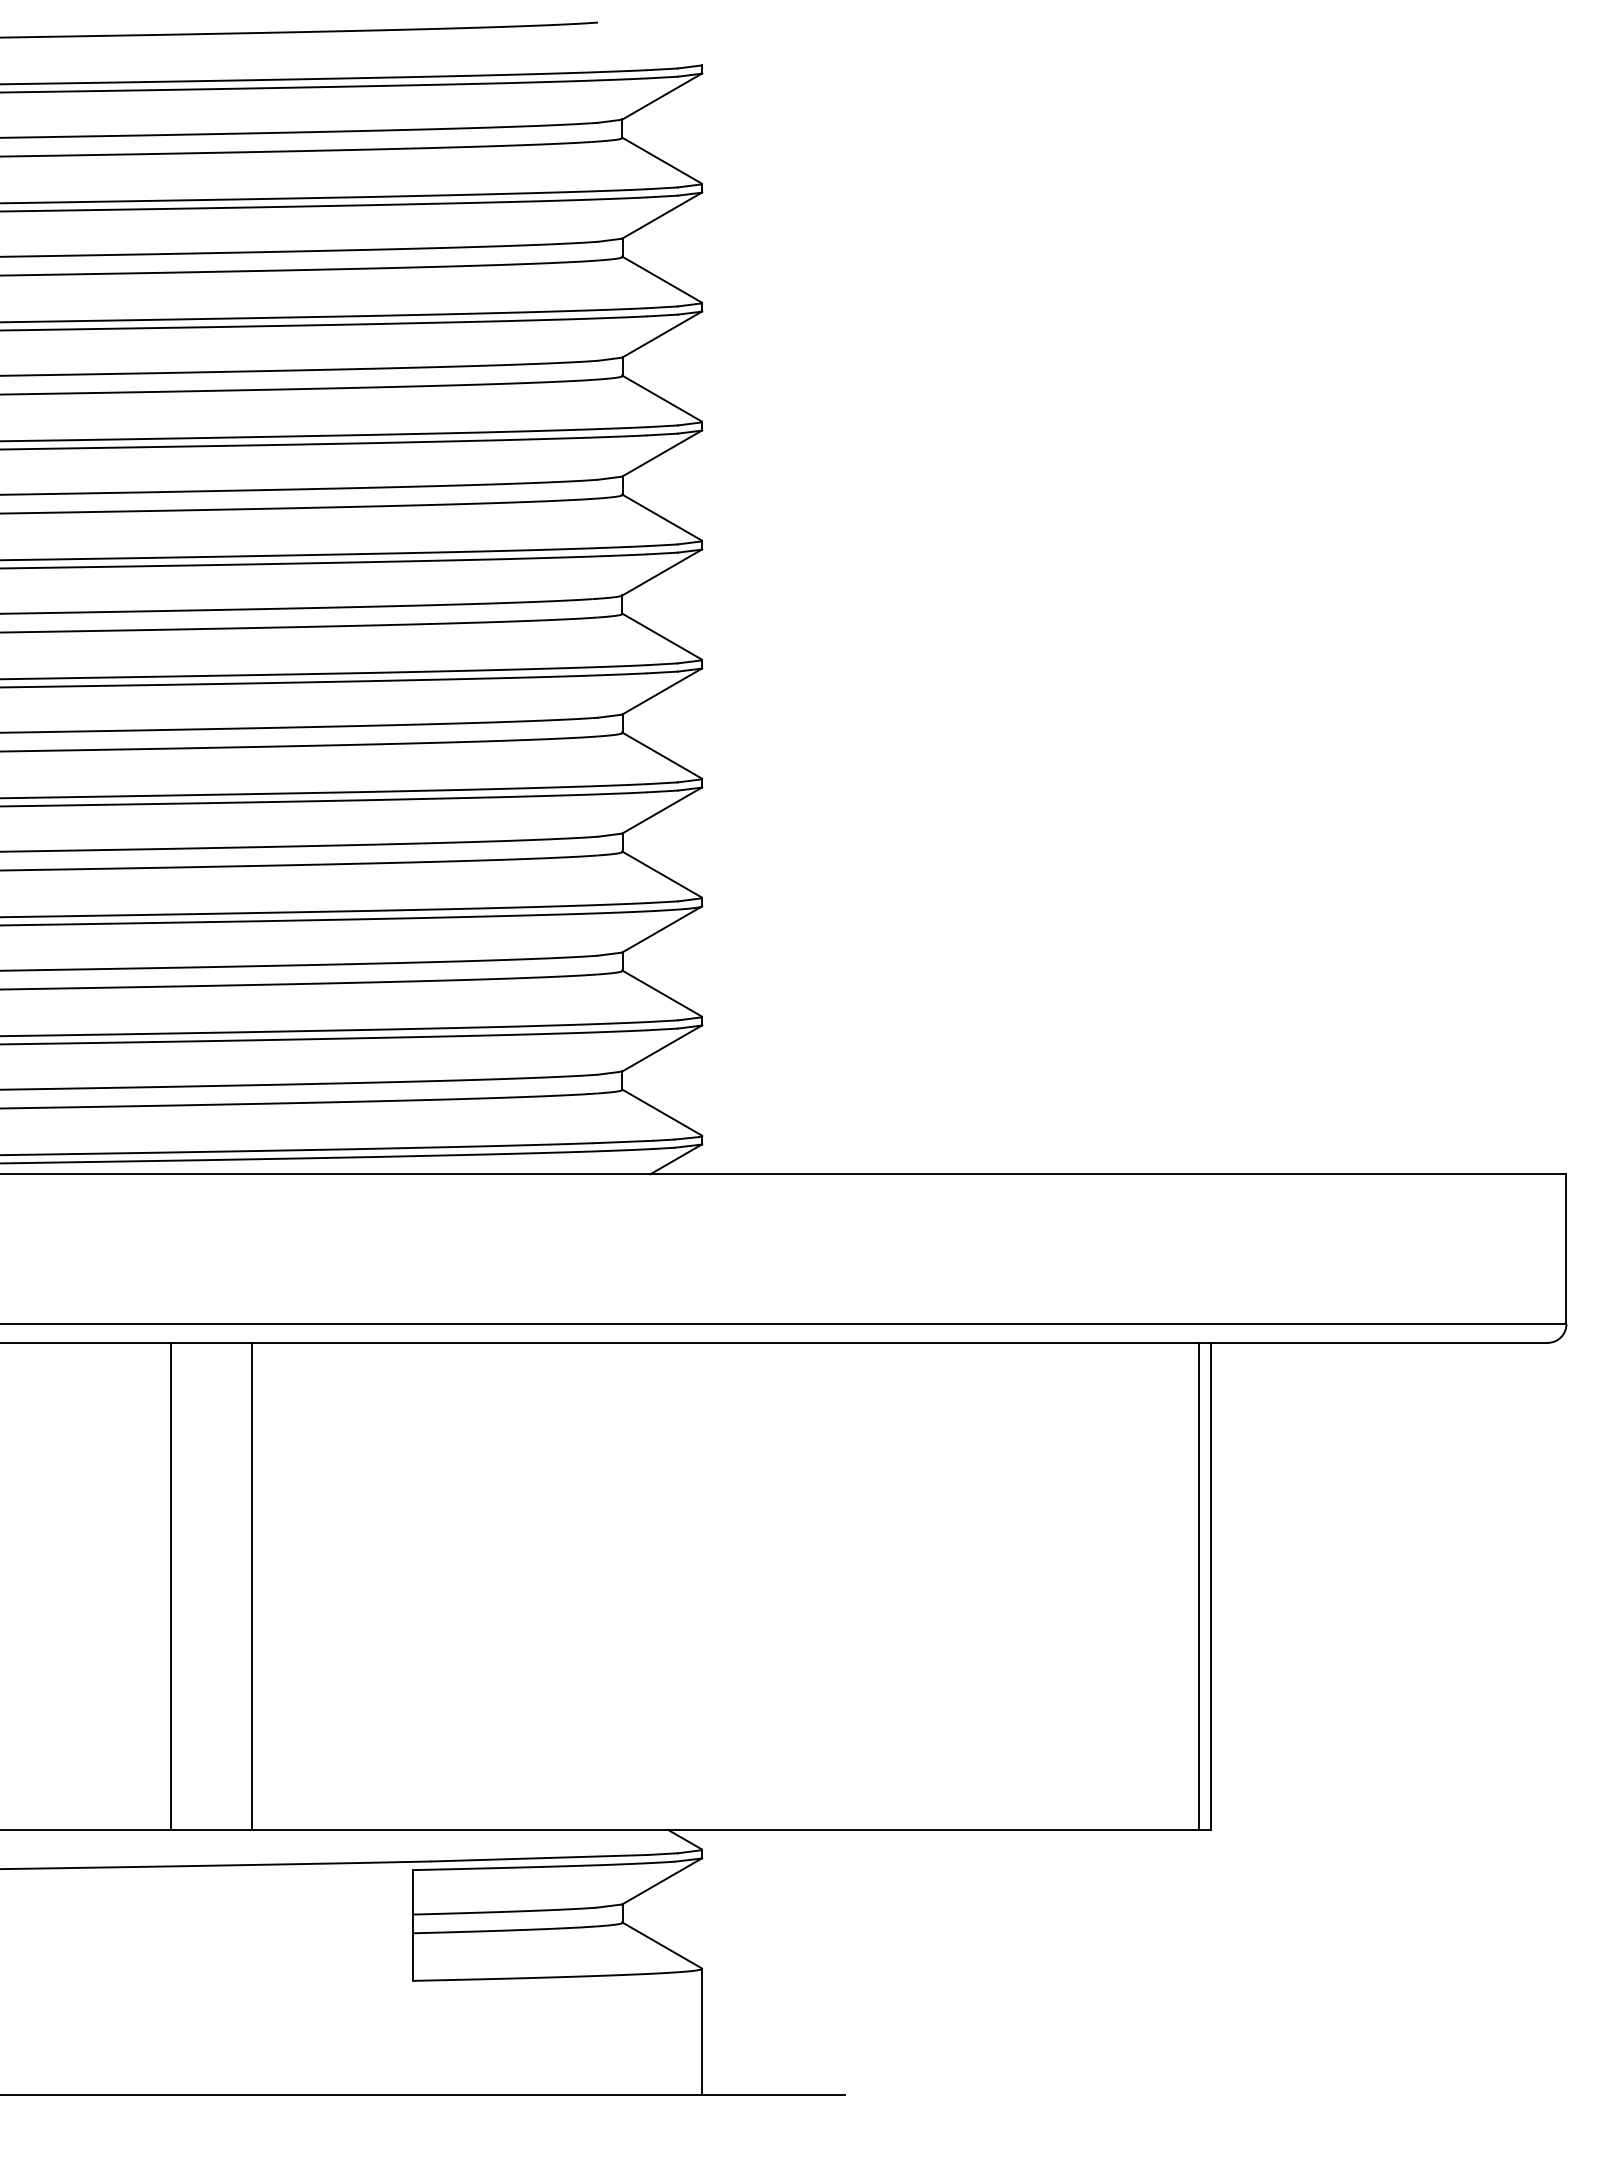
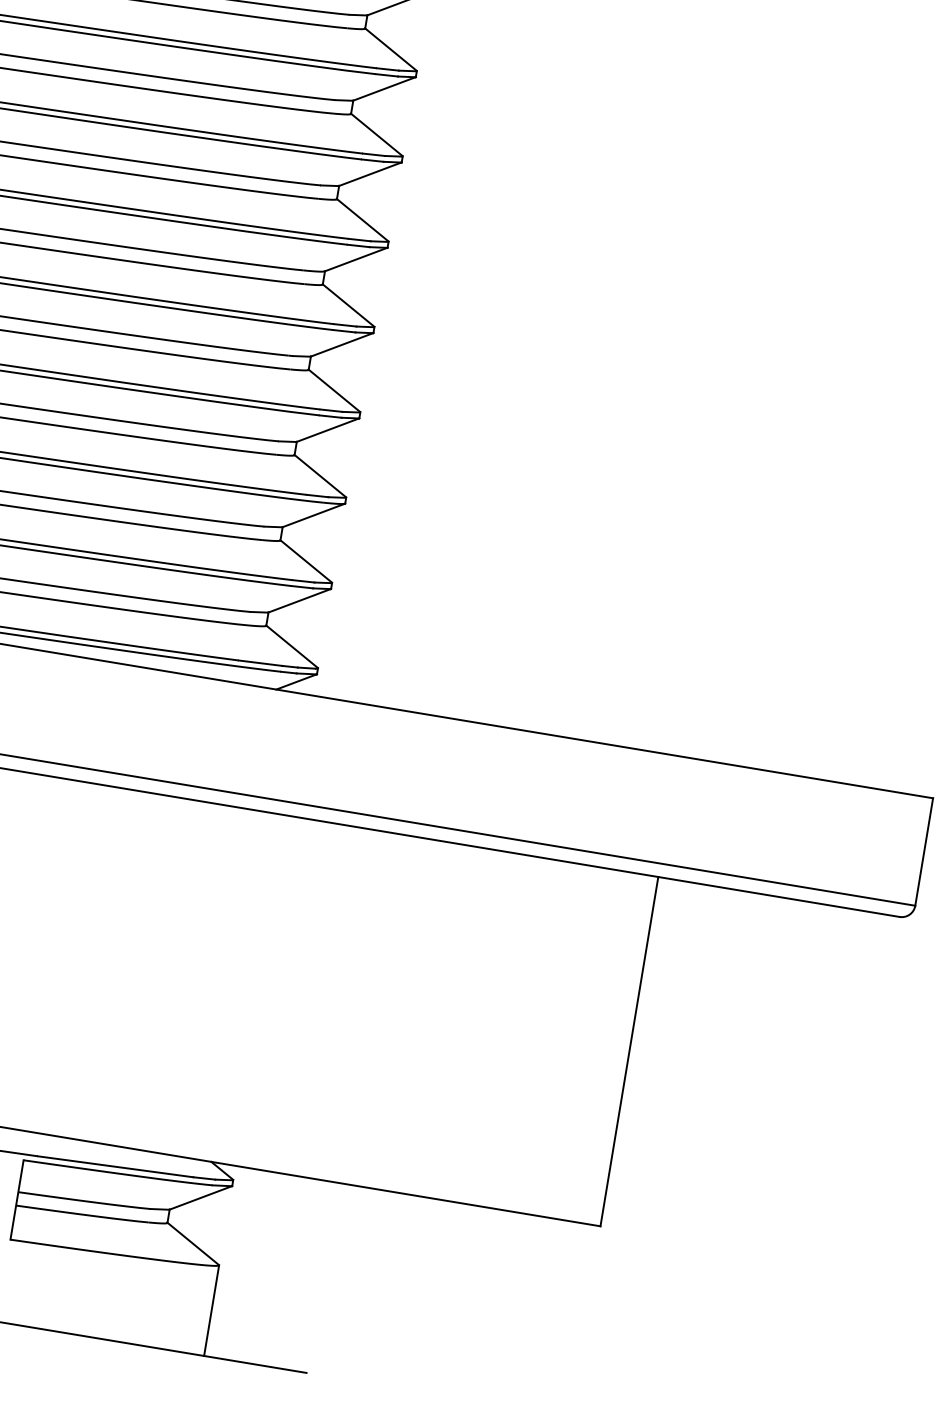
line: (1198, 1586) -> (620, 1050), removed

